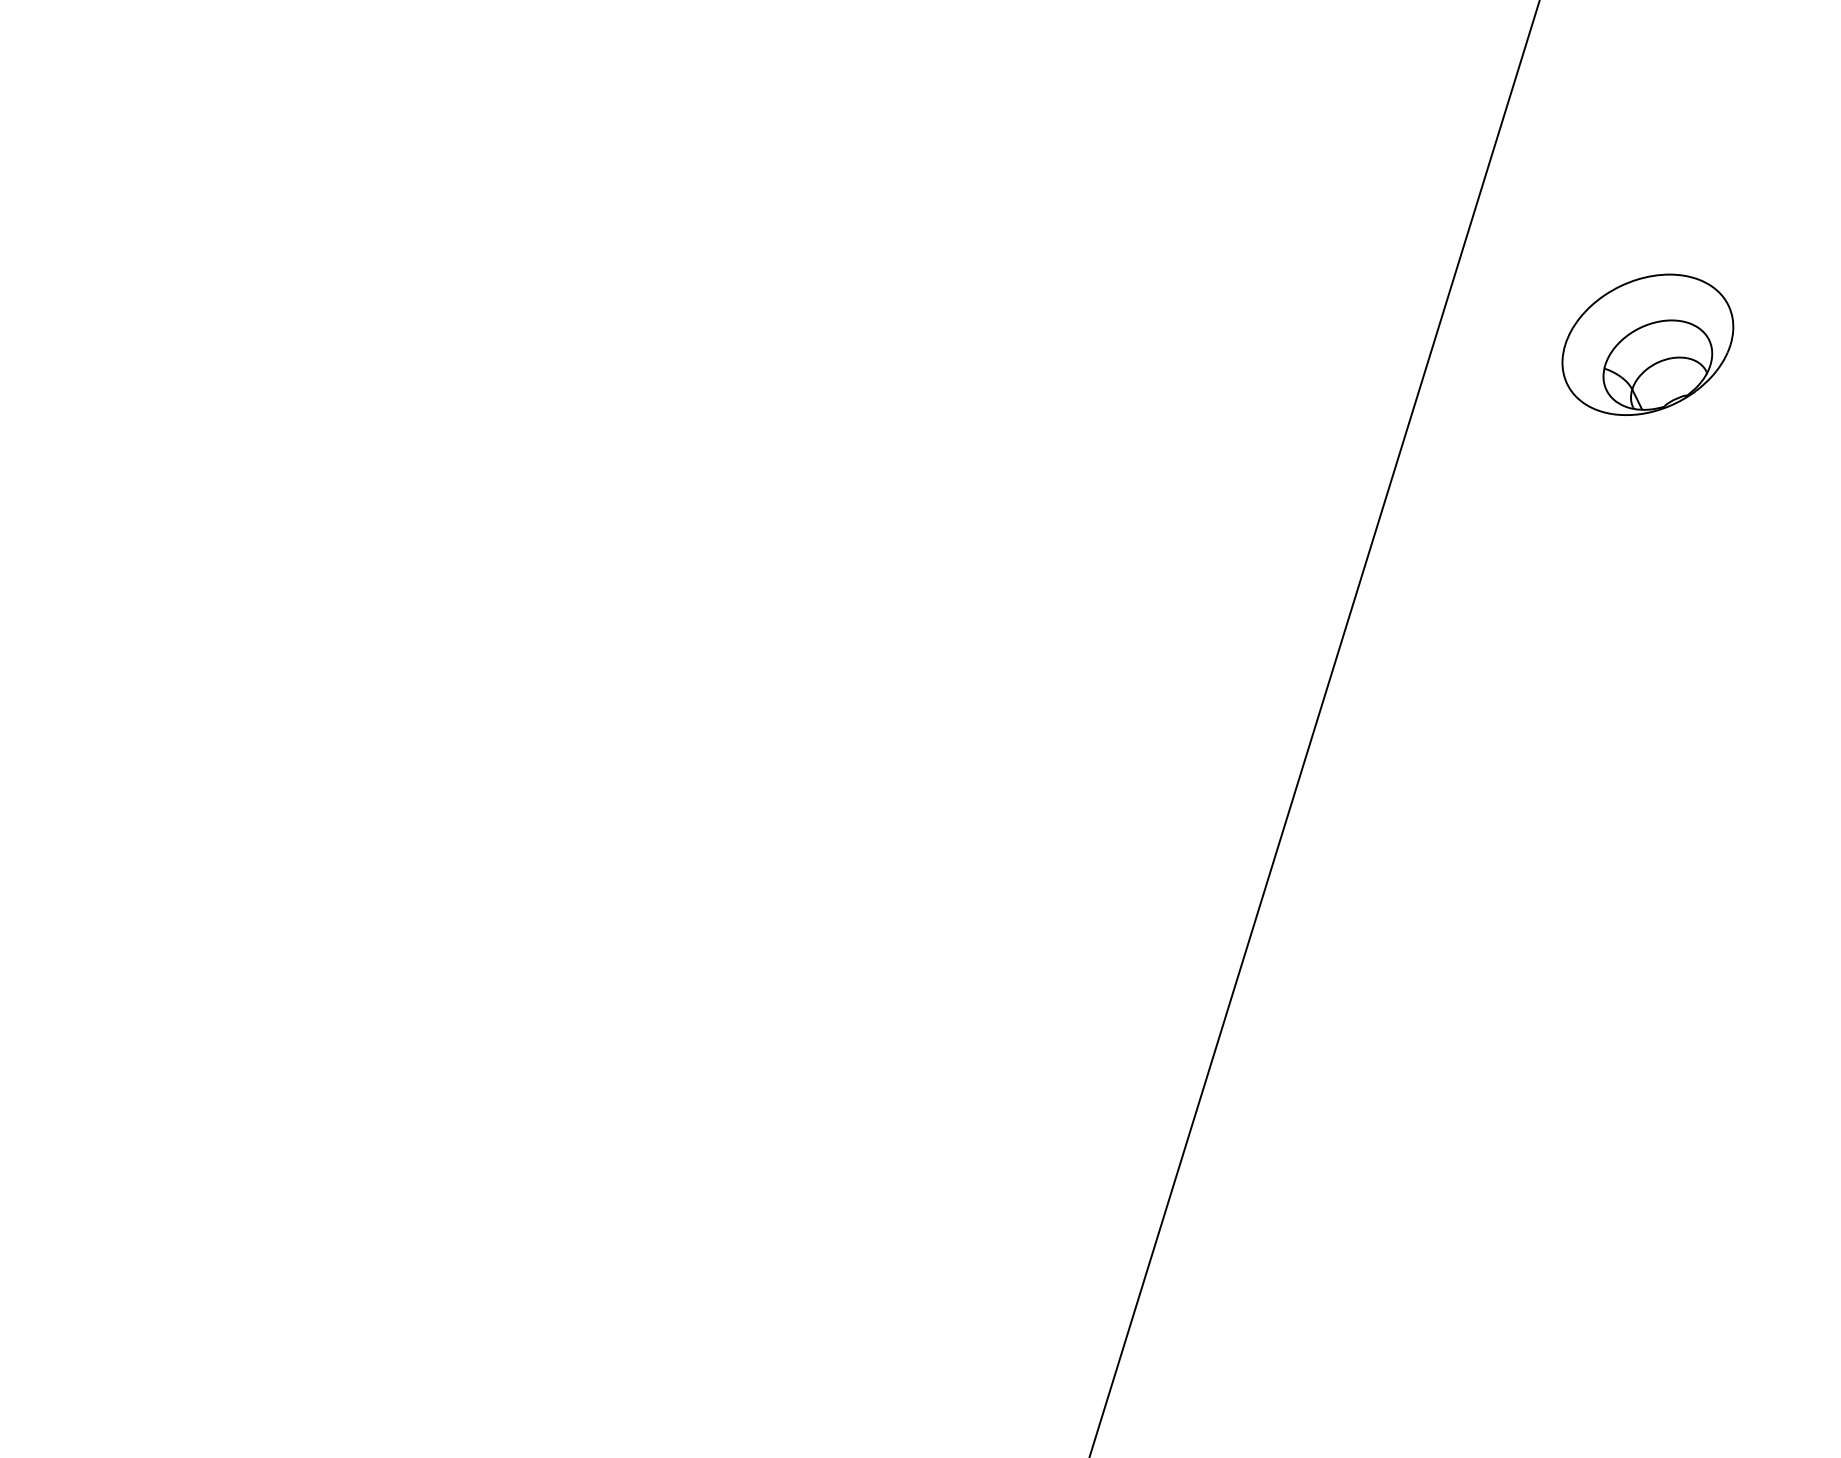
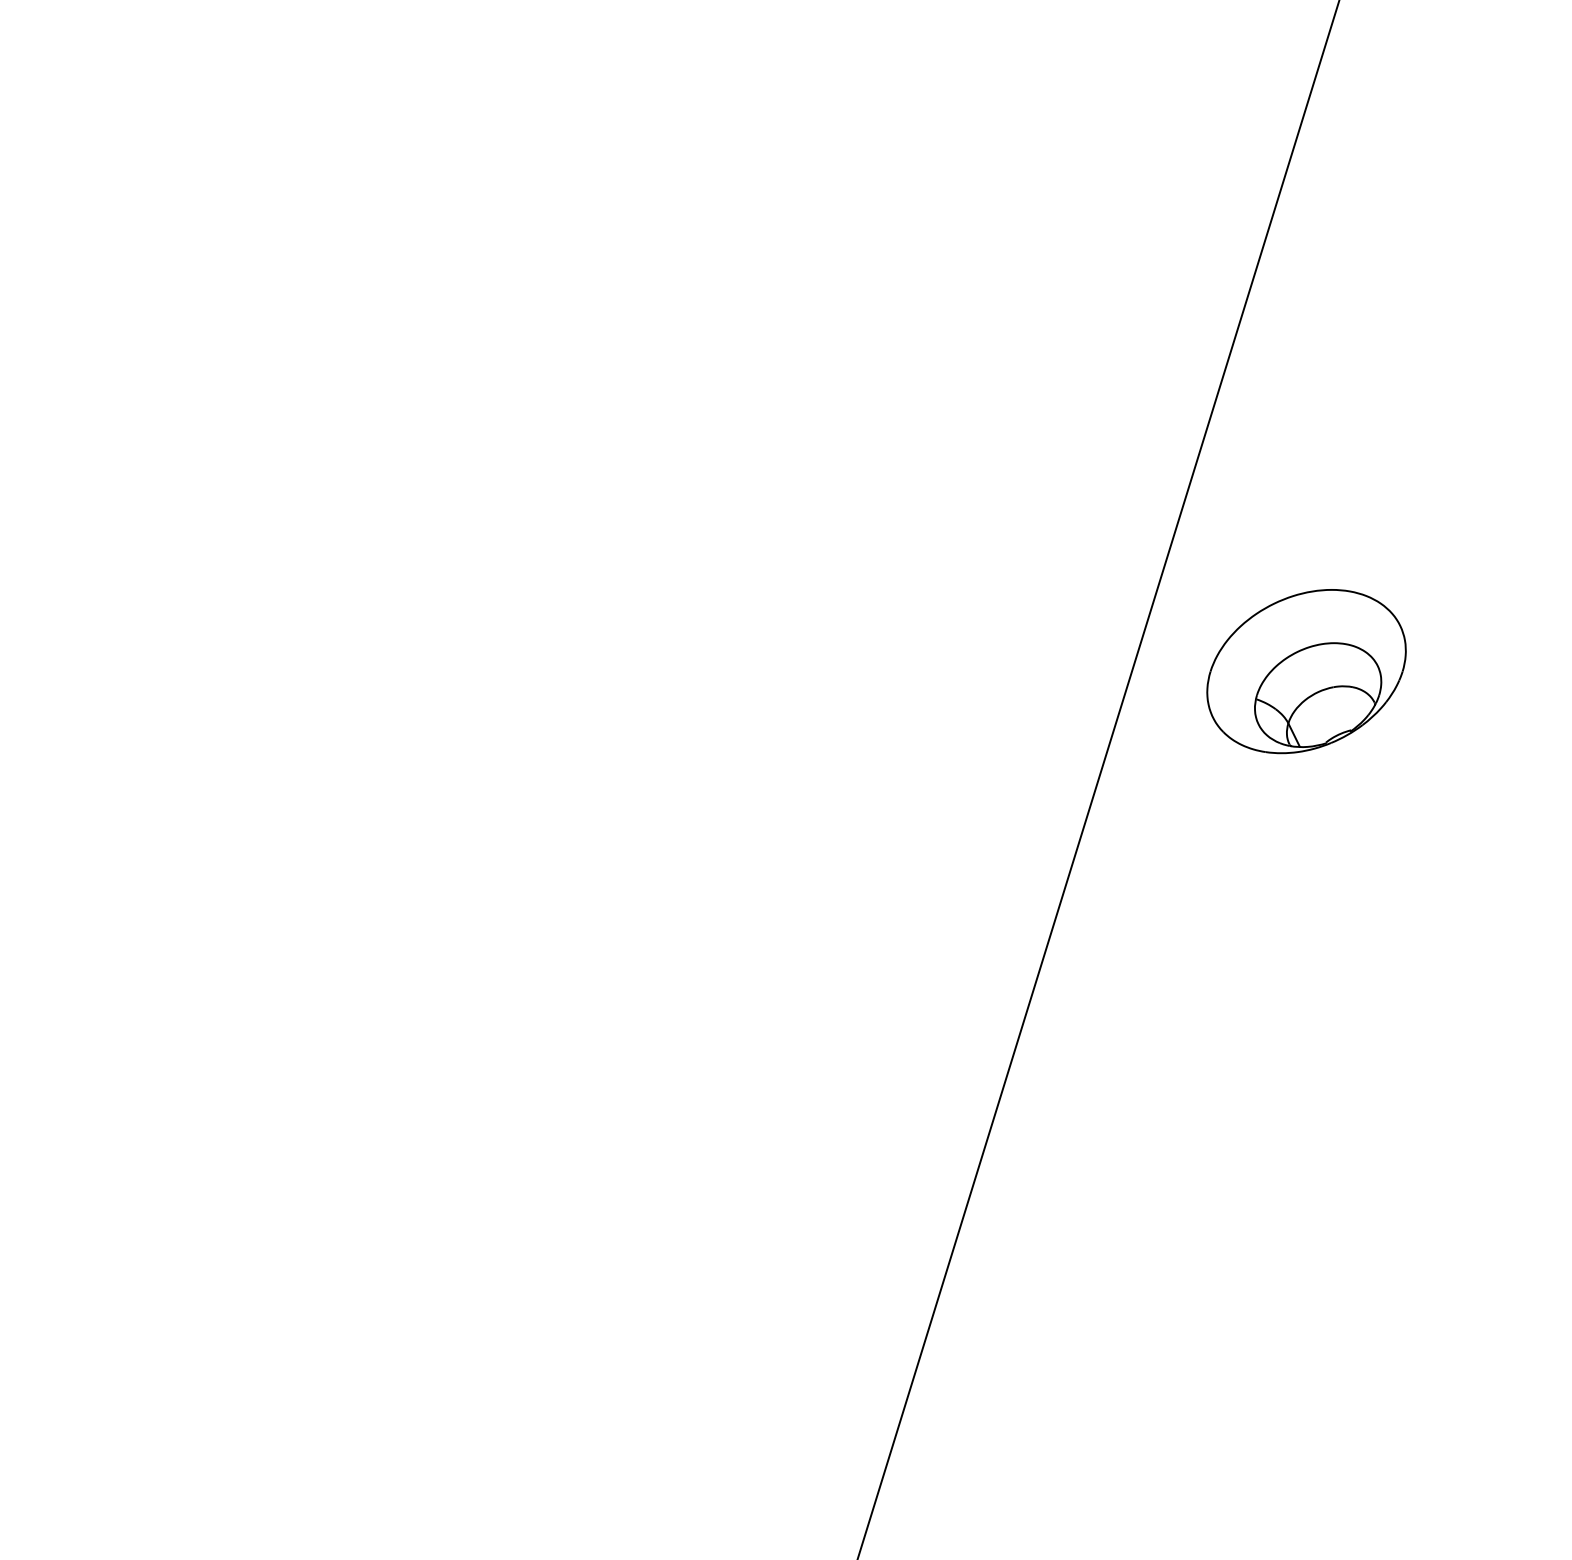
part: (1647, 344) -> (1306, 671), size x1.43

